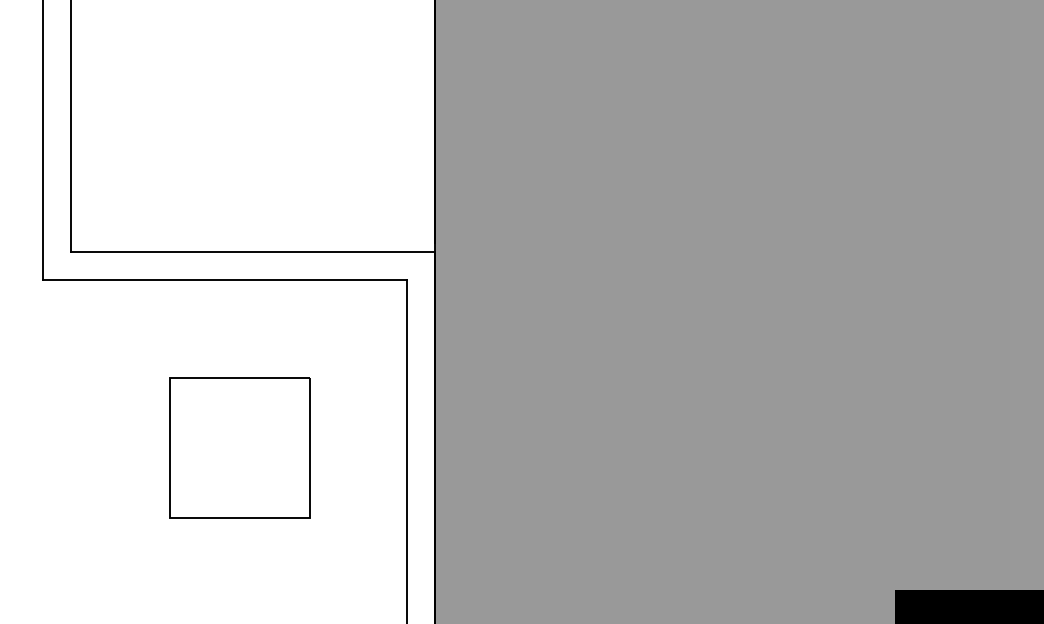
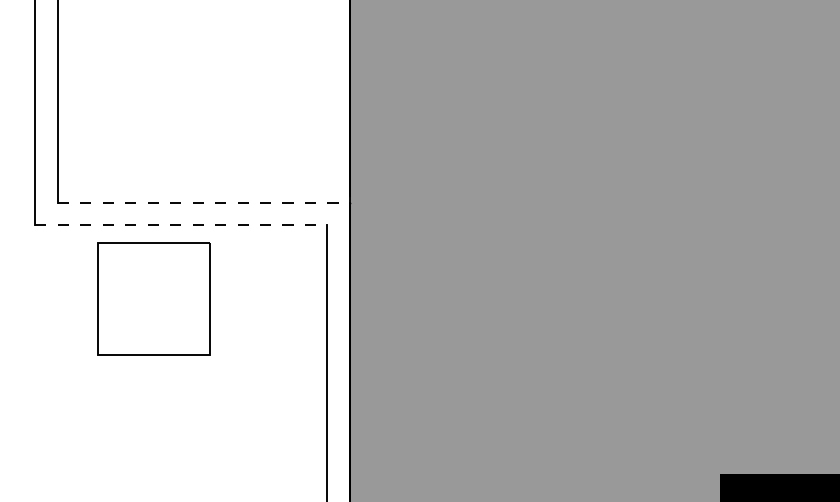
line: (254, 251) -> (204, 202), solid -> dashed
line: (225, 280) -> (181, 225), solid -> dashed
part: (239, 446) -> (153, 298), moved

